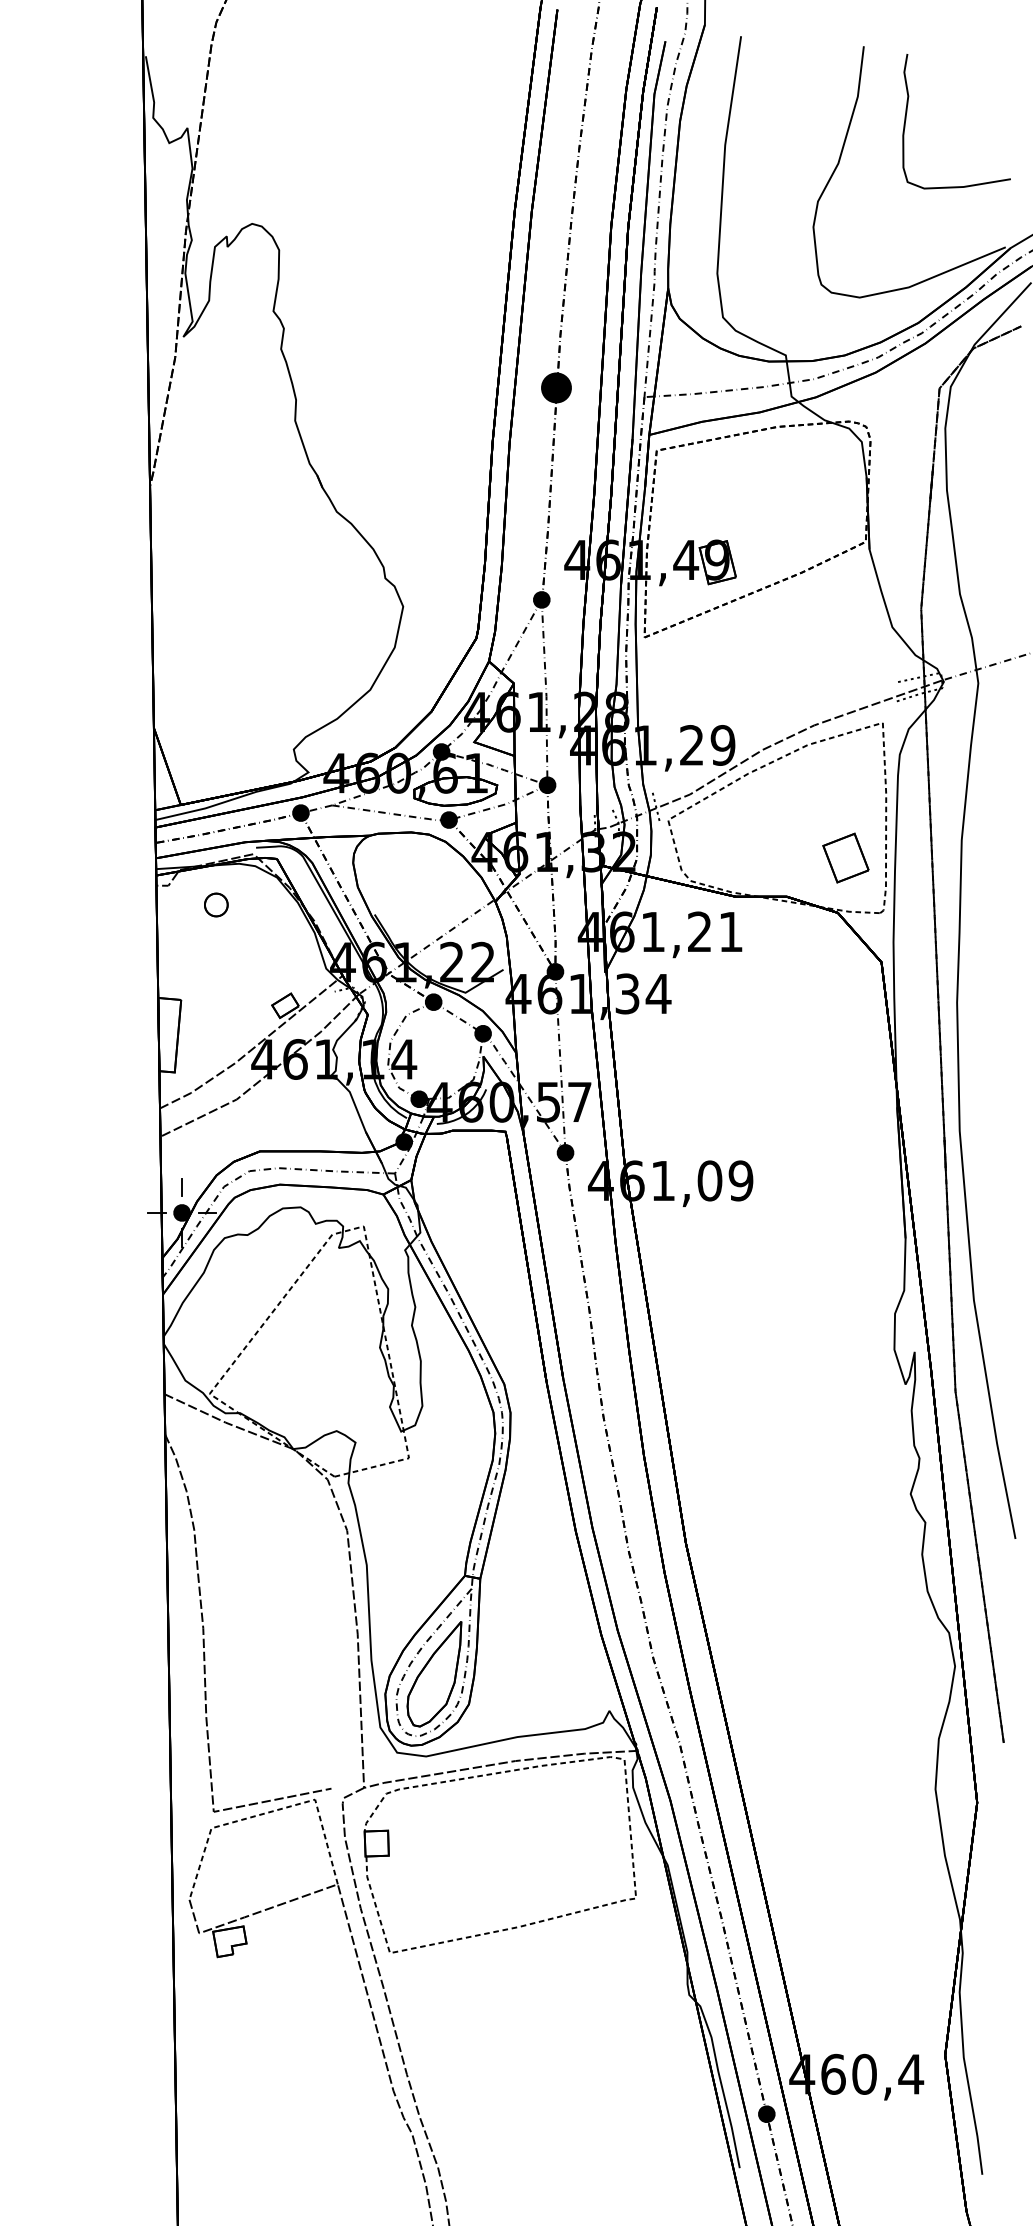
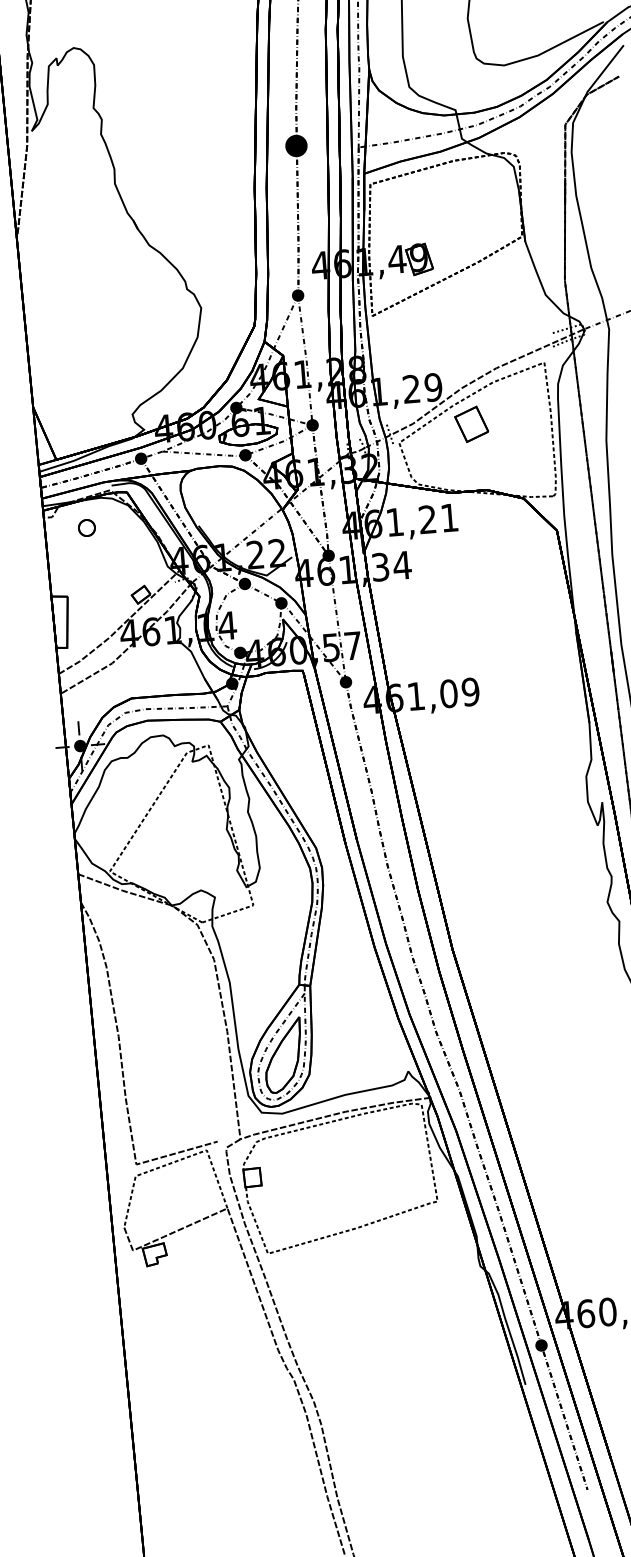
part: (845, 857) -> (471, 424), moved

